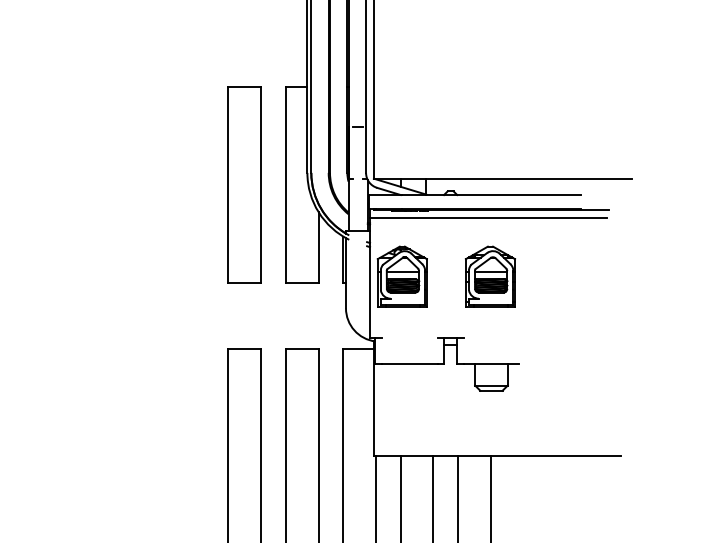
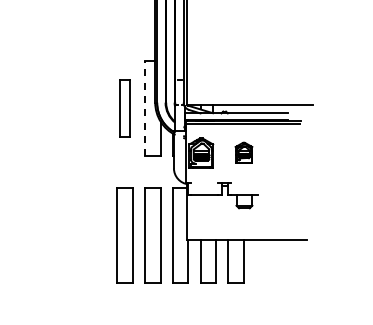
part: (243, 184) -> (124, 108), size x0.6
line: (285, 184) -> (144, 108), solid -> dashed
part: (489, 275) -> (243, 152), size x0.7

